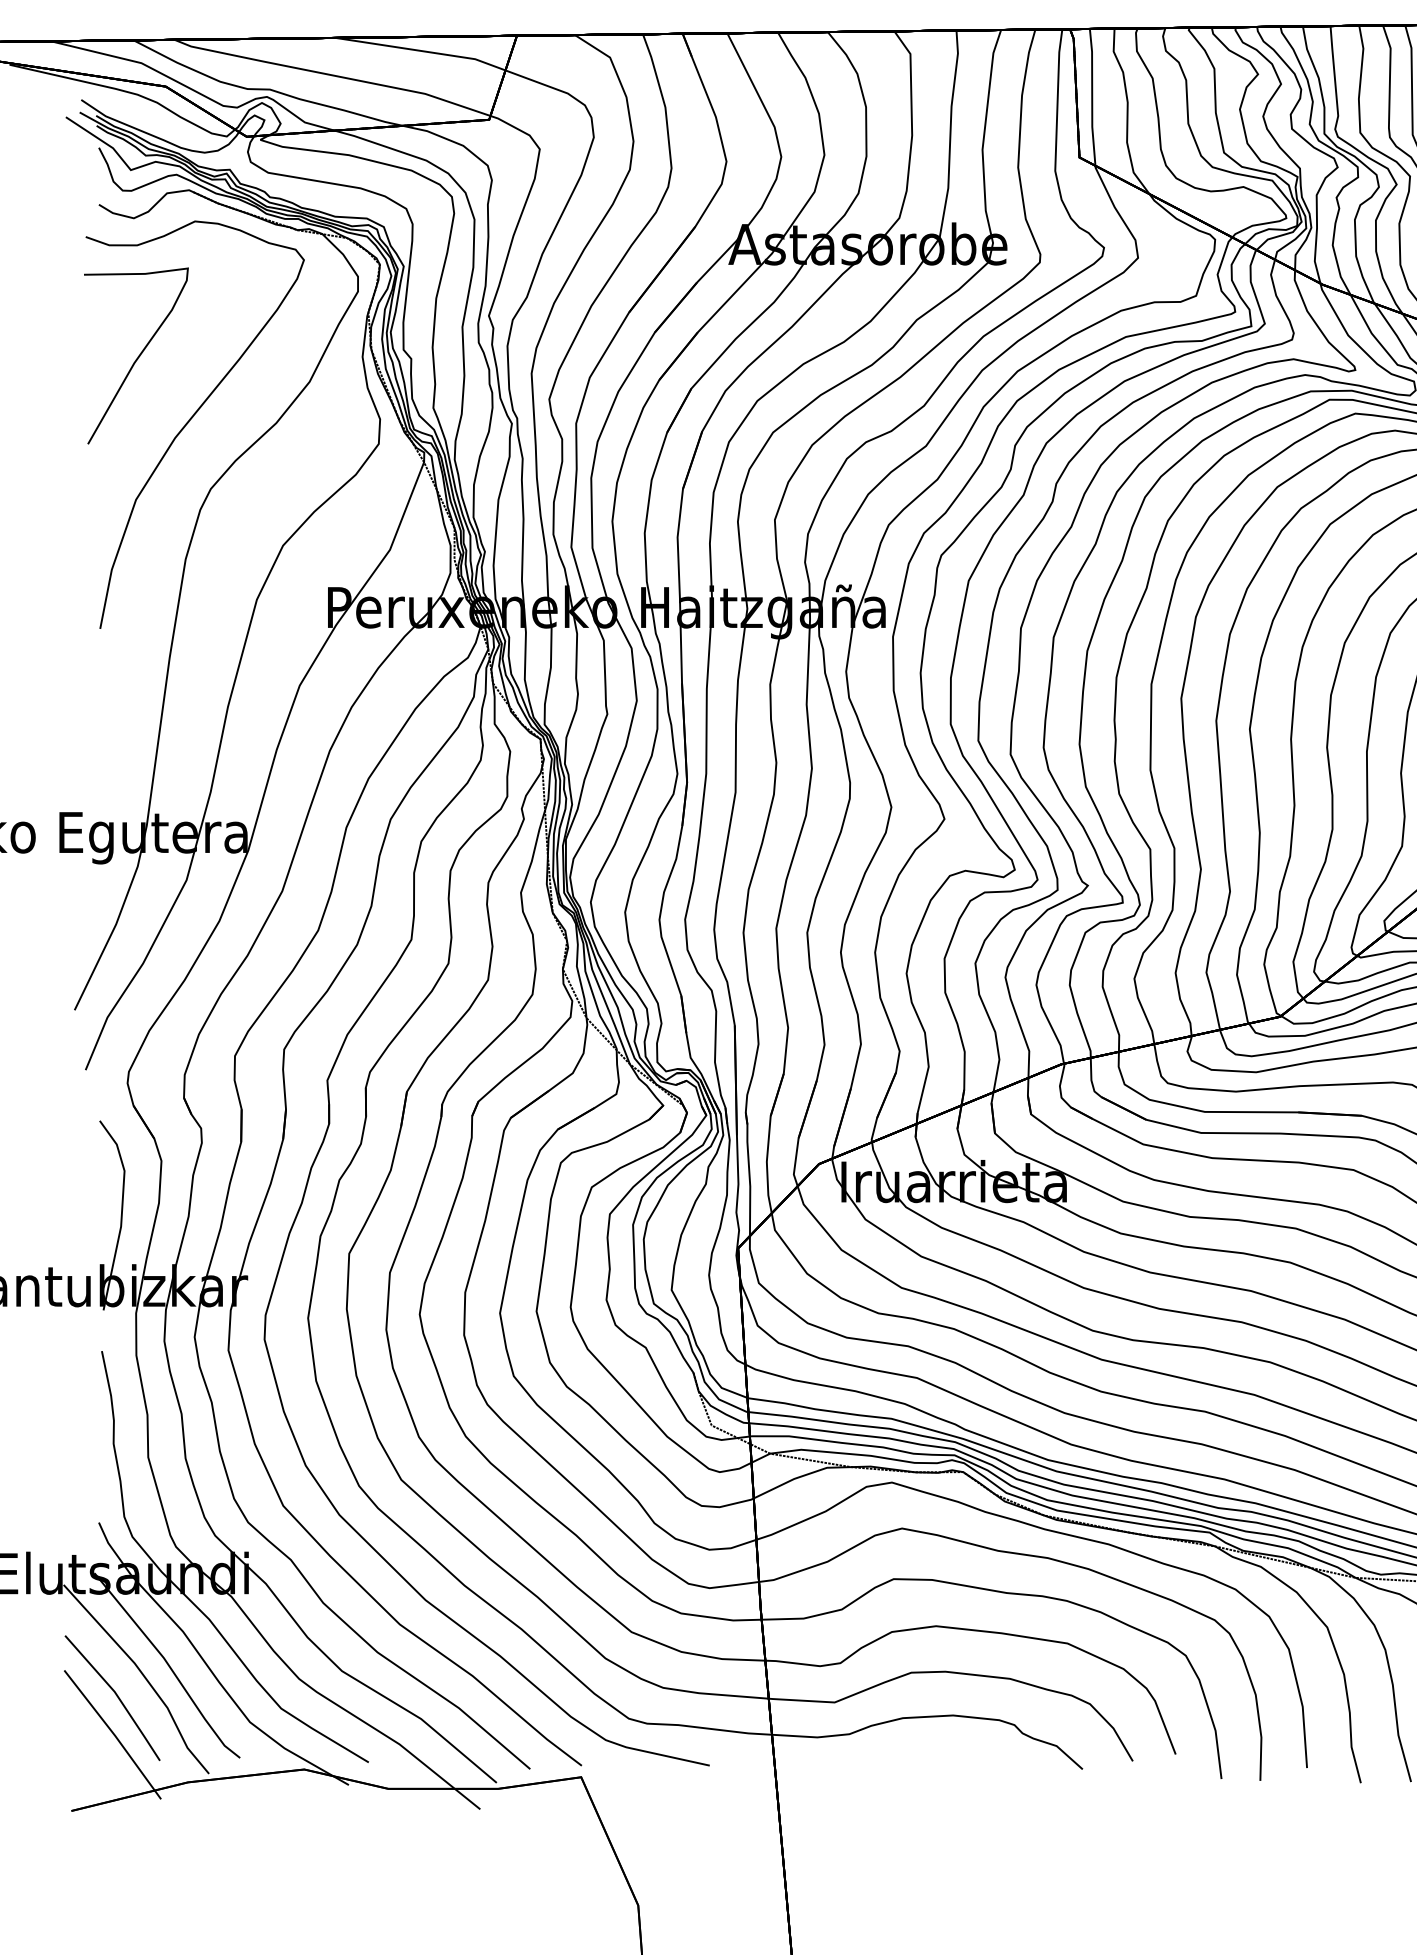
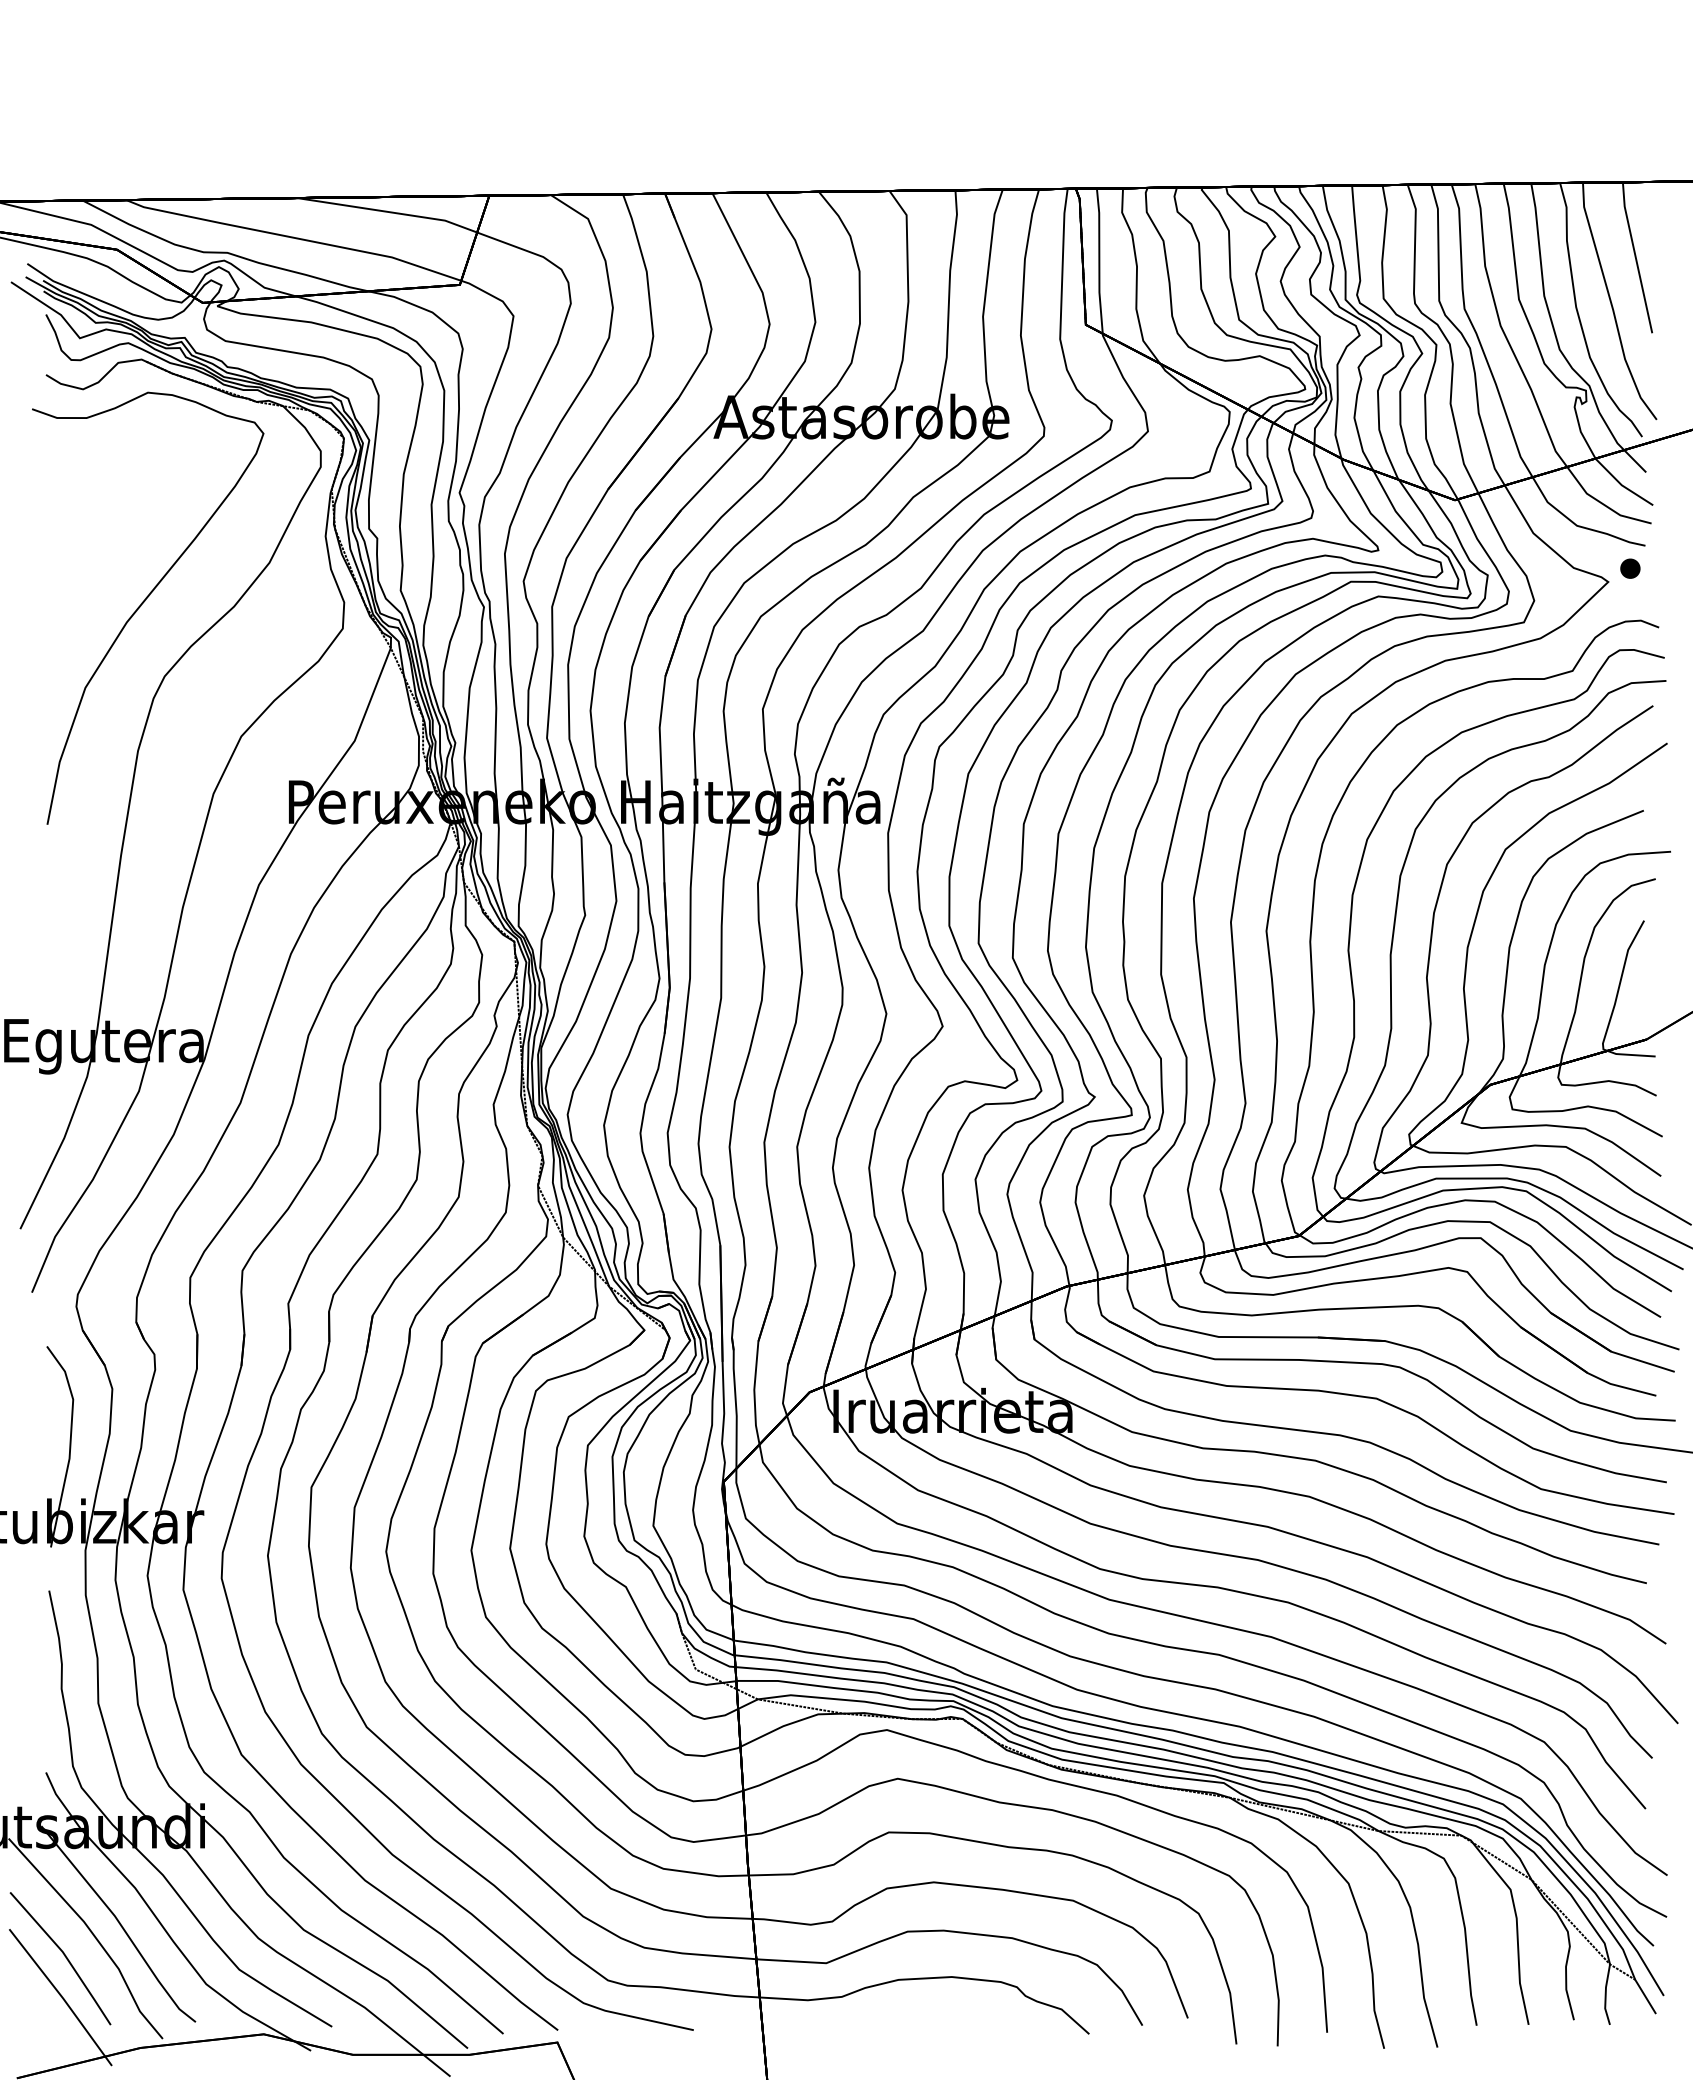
part: (136, 356) -> (85, 535), removed

